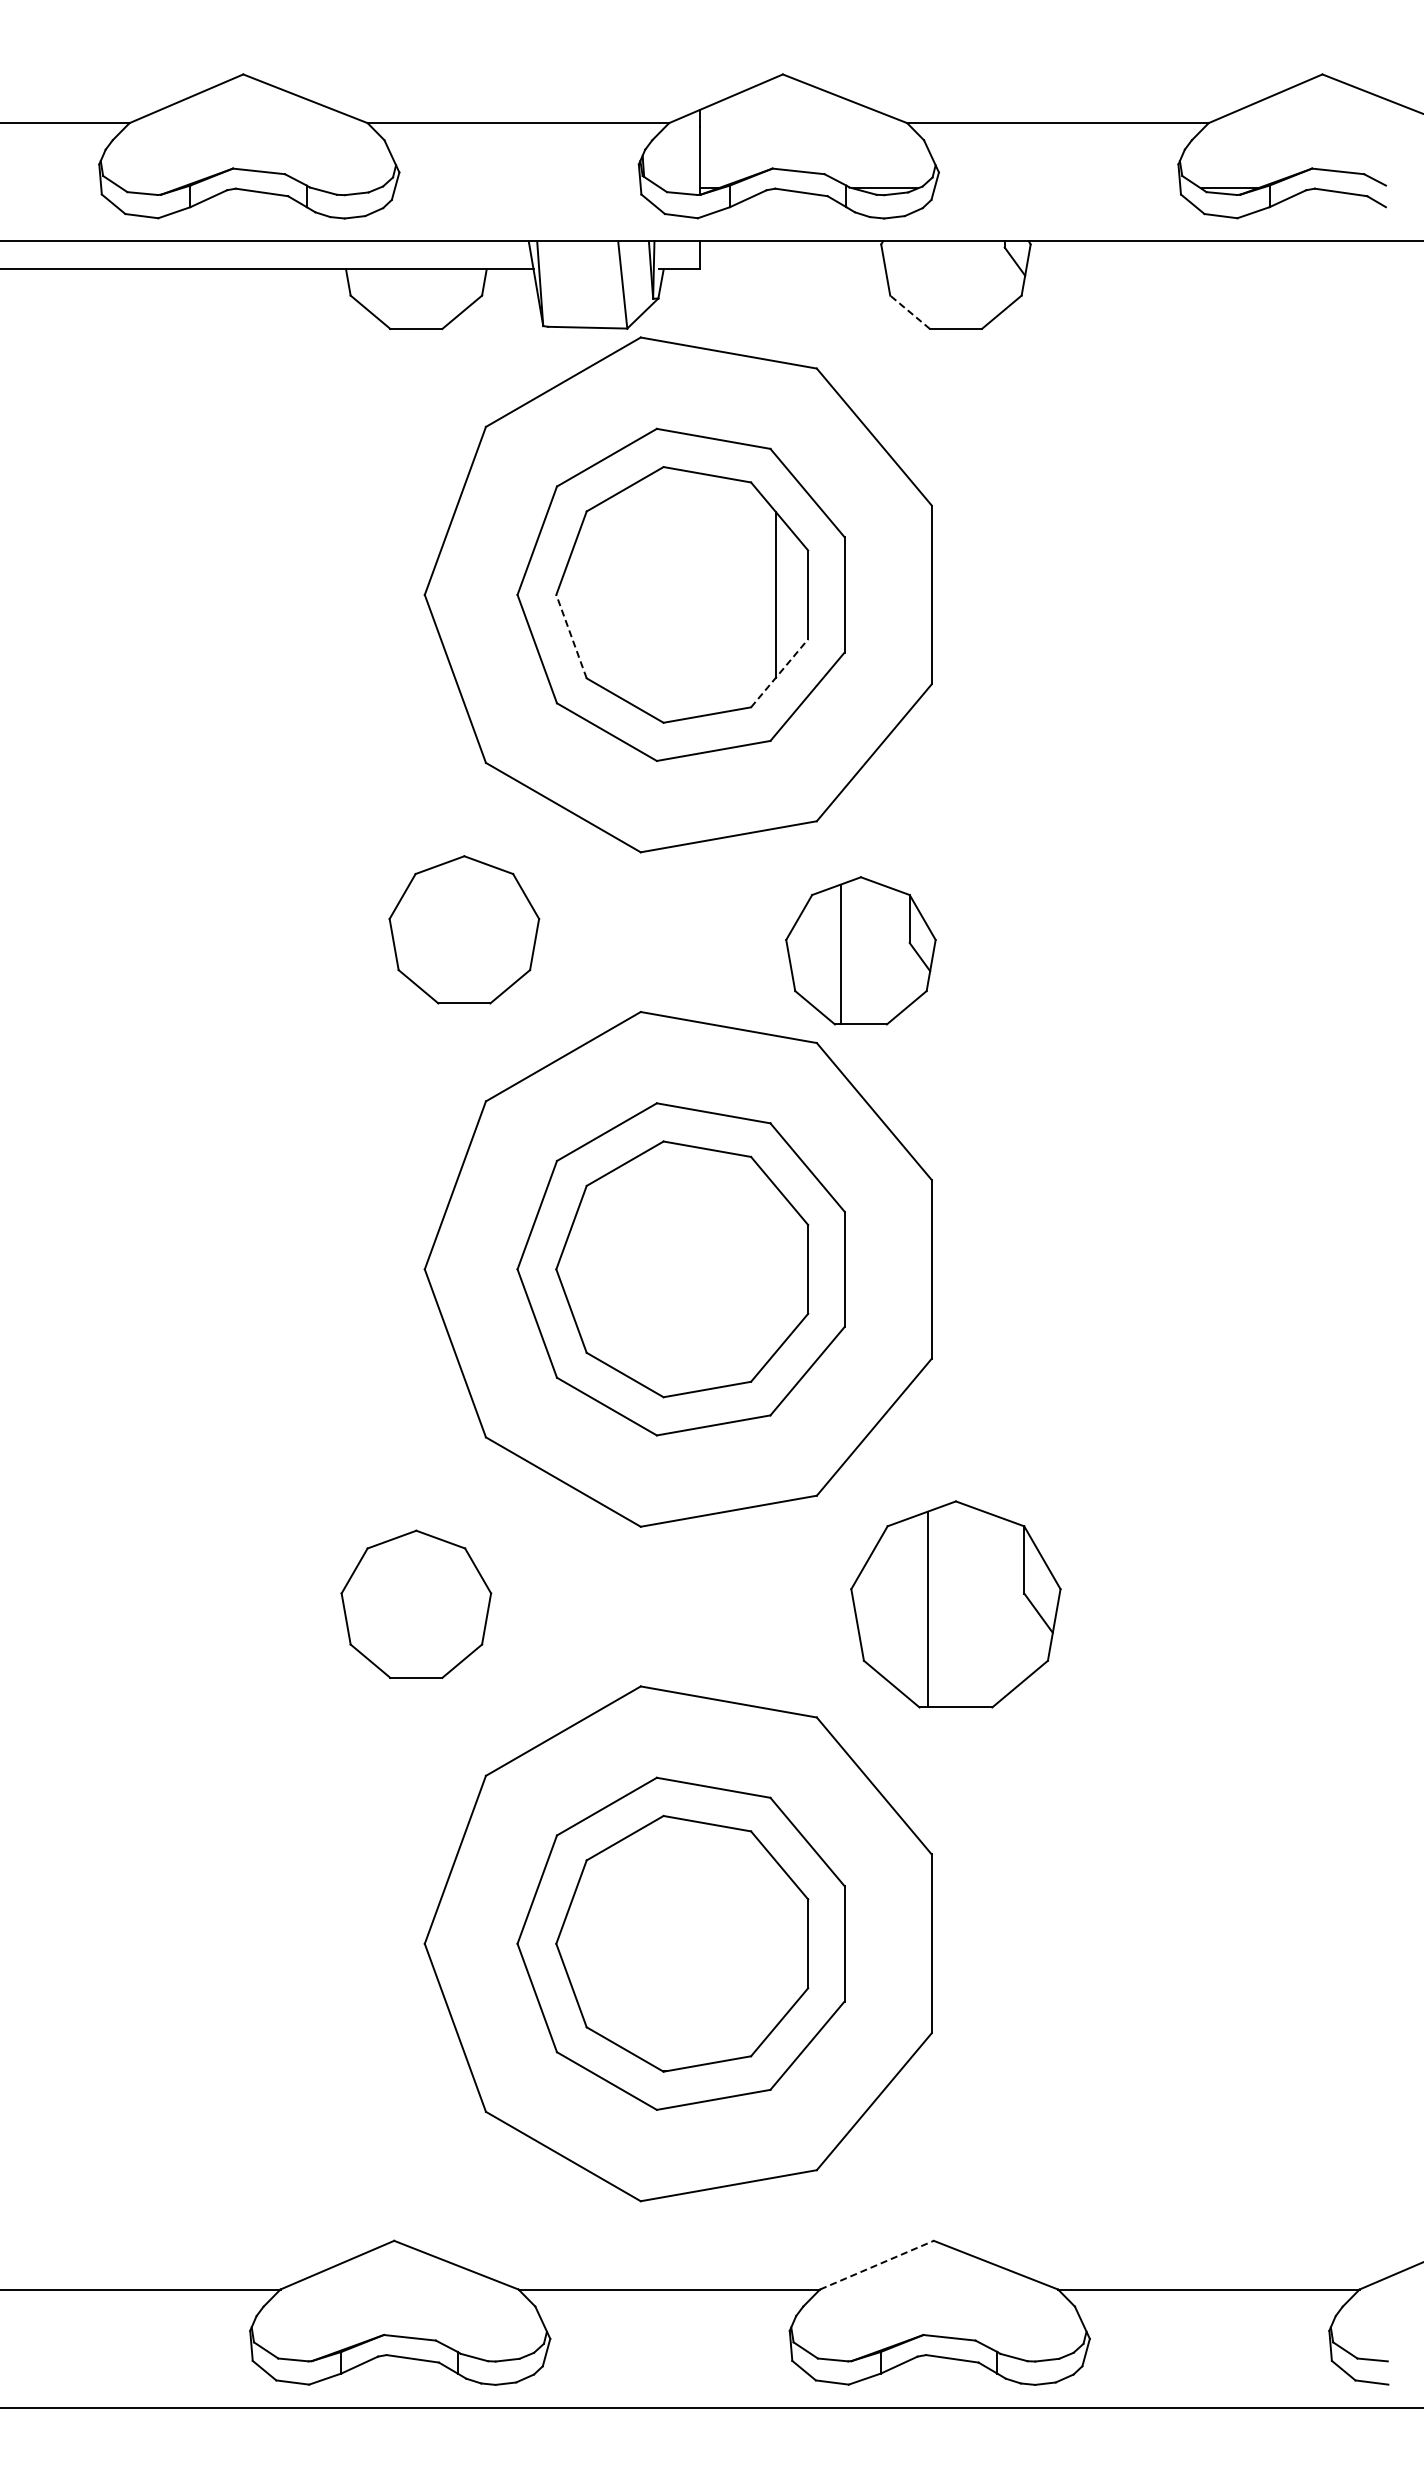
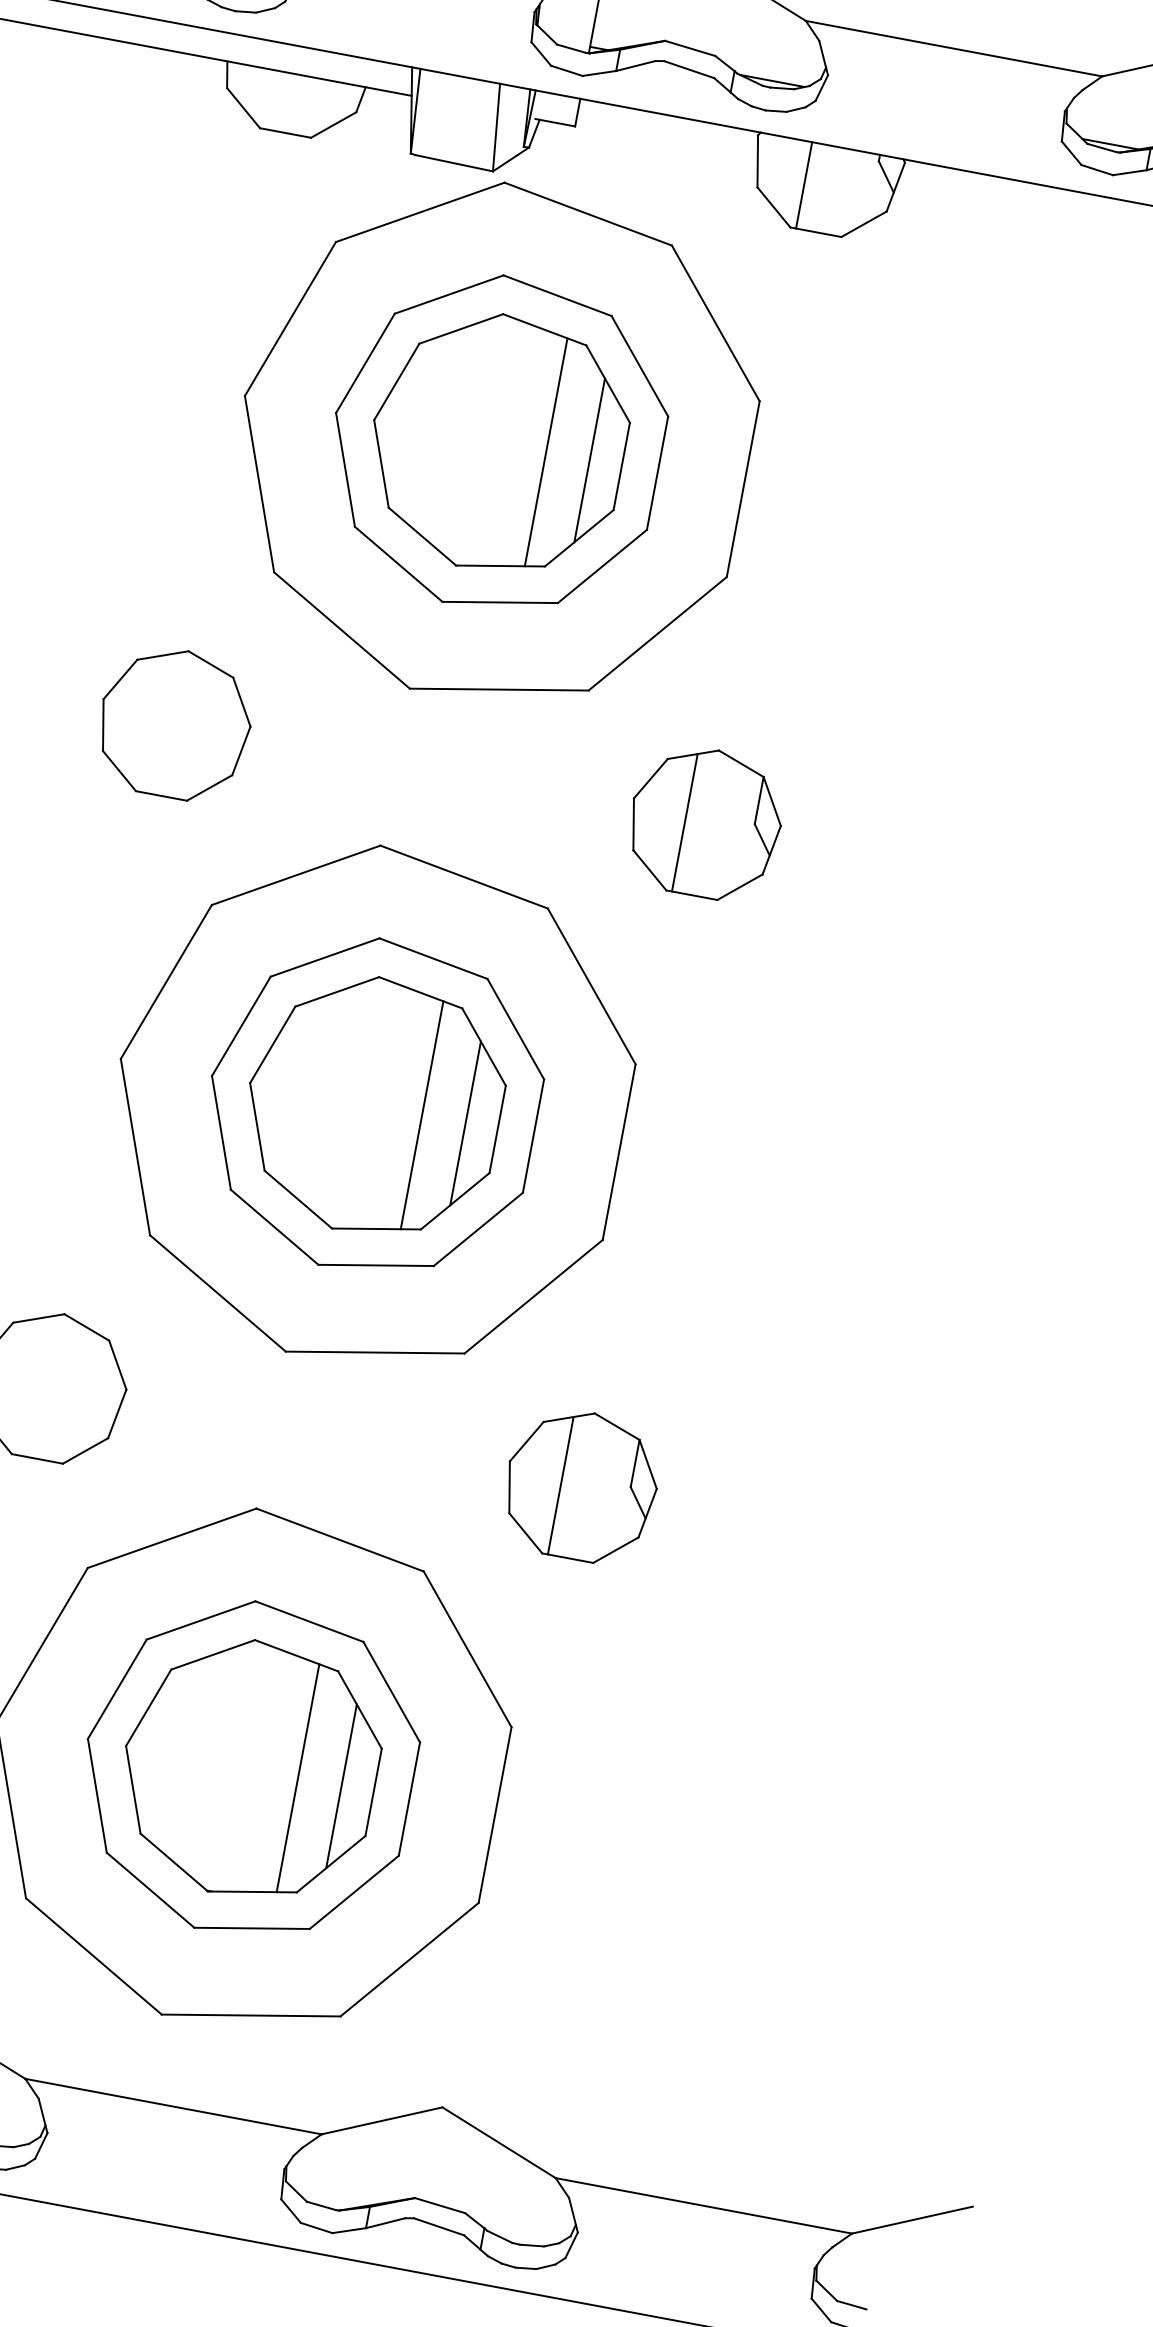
line: (935, 284) -> (804, 184), added
line: (910, 312) -> (774, 207), dashed -> solid
line: (731, 594) -> (546, 451), added
line: (571, 636) -> (381, 463), dashed -> solid
line: (779, 672) -> (579, 537), dashed -> solid
part: (464, 929) -> (175, 723), moved
part: (860, 950) -> (705, 822), moved
line: (731, 1269) -> (422, 1115), added
line: (775, 1269) -> (465, 1123), added
part: (955, 1603) -> (581, 1484), size x0.71
line: (731, 1943) -> (298, 1777), added
line: (775, 1943) -> (341, 1786), added
line: (876, 2265) -> (381, 2121), dashed -> solid

